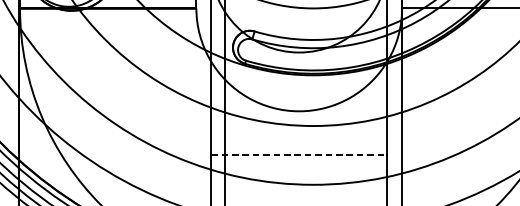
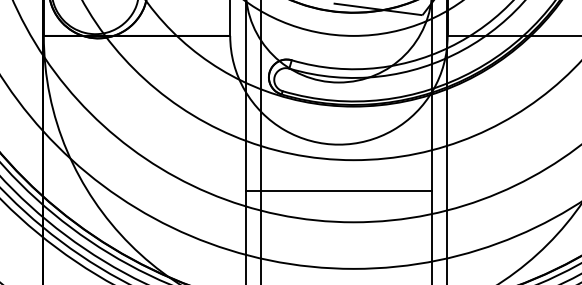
line: (299, 155) -> (339, 191), dashed -> solid

